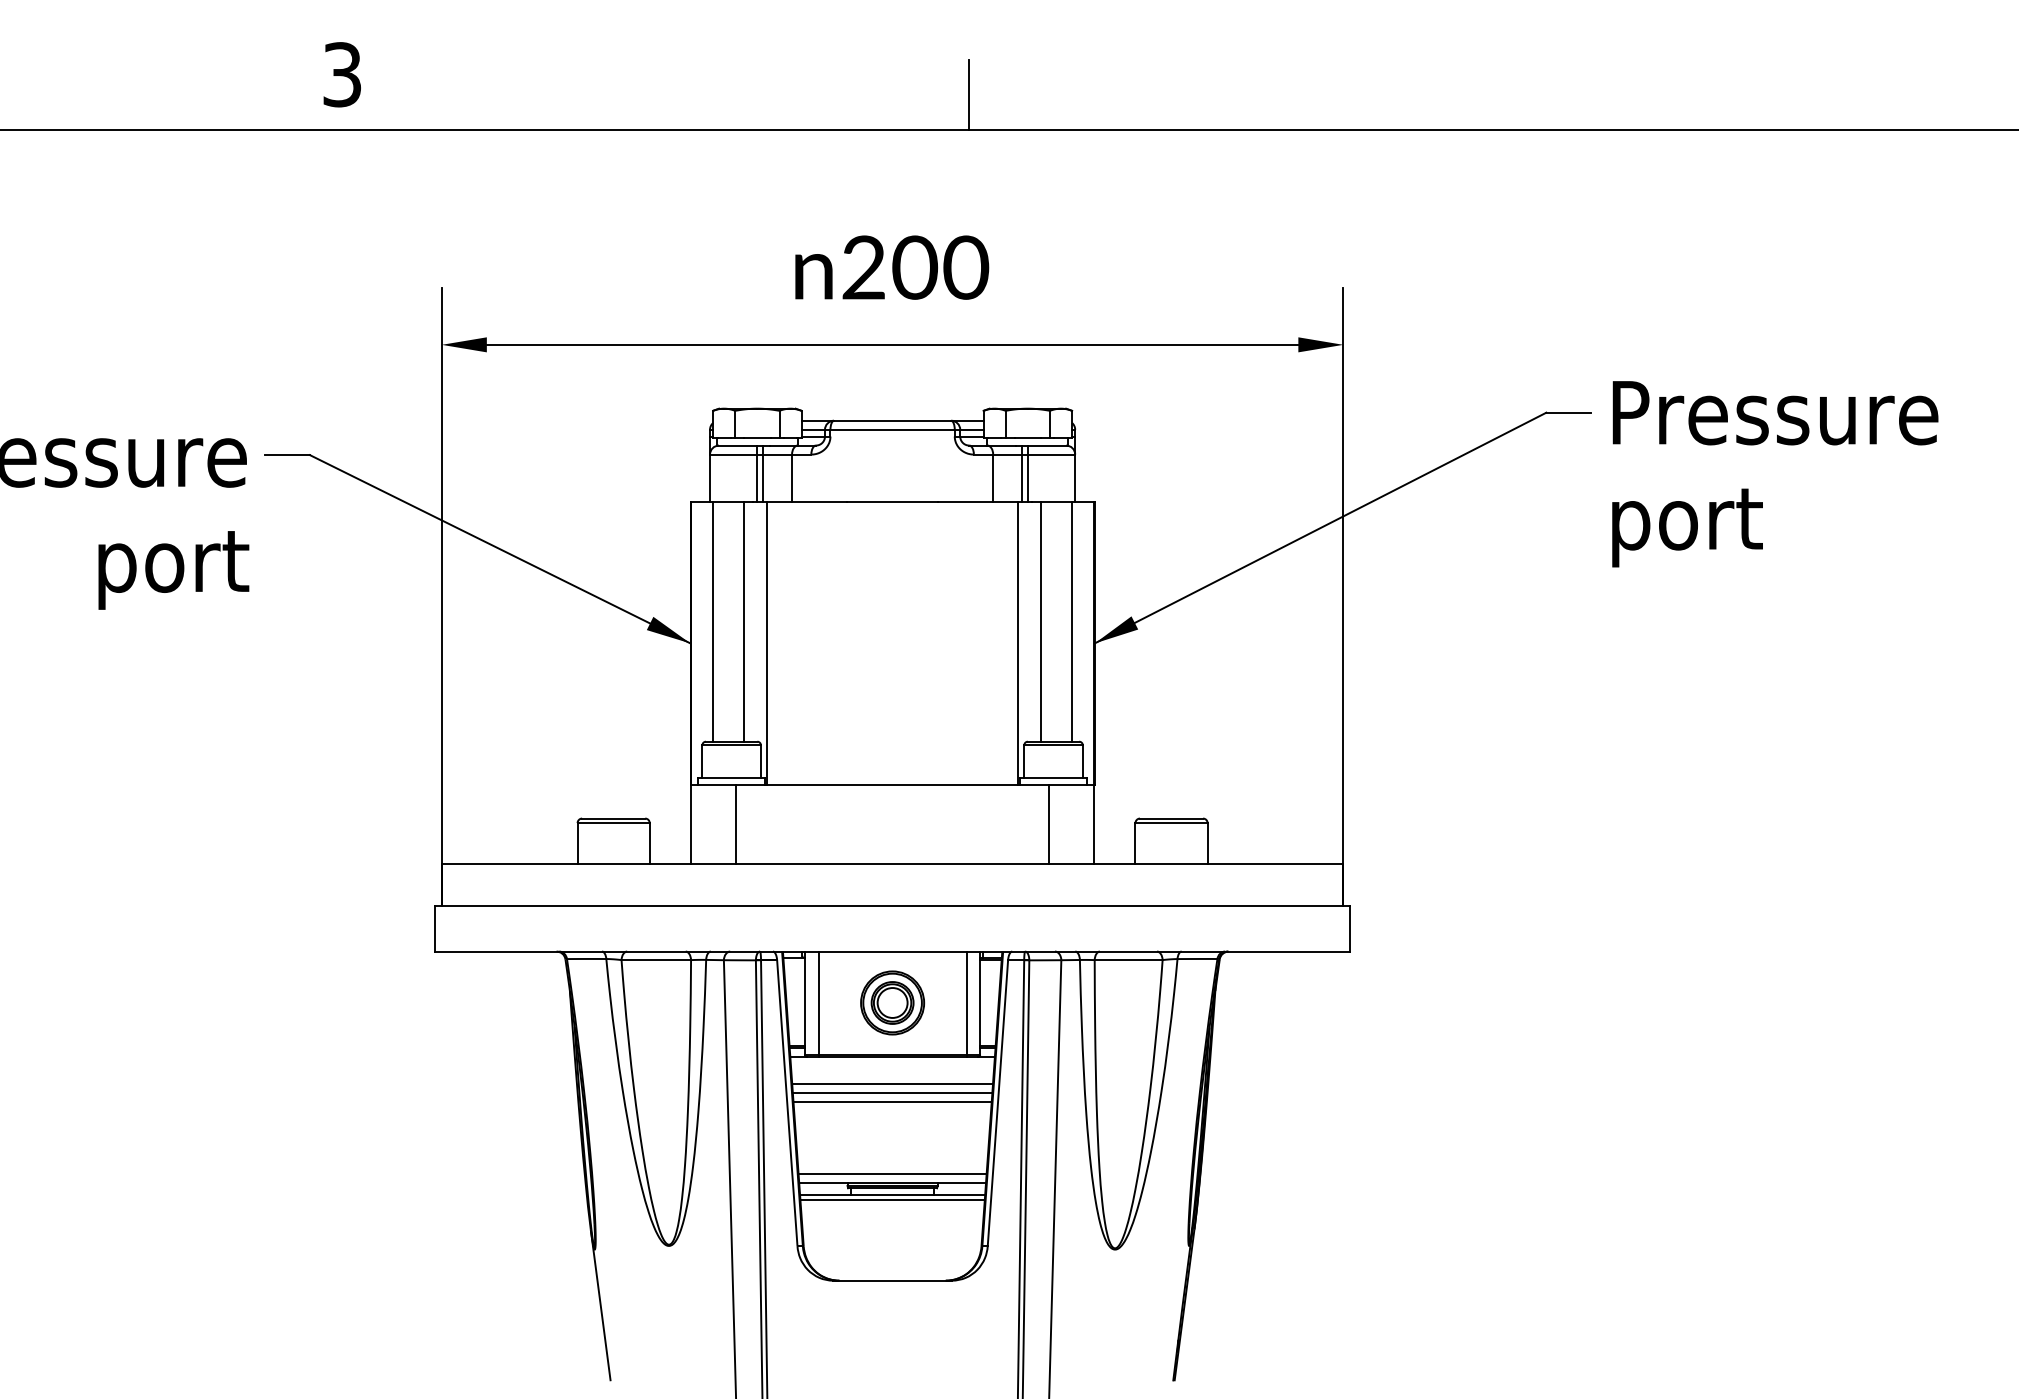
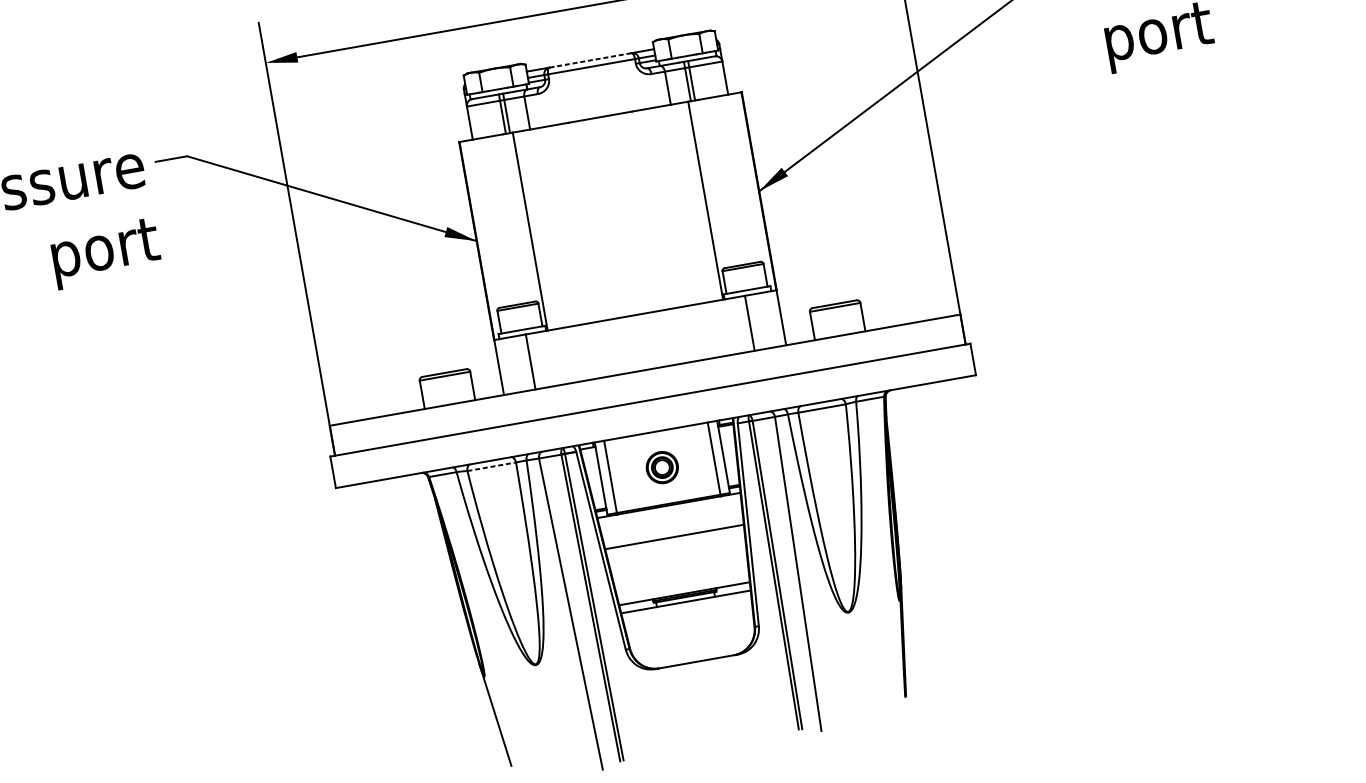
line: (892, 420) -> (590, 60), solid -> dashed
line: (713, 621) -> (489, 222), removed
line: (743, 621) -> (510, 219), removed
line: (1041, 621) -> (719, 182), removed
line: (1072, 621) -> (741, 178), removed
line: (656, 960) -> (491, 467), solid -> dashed
part: (892, 1002) -> (662, 467), size x0.7
line: (892, 1084) -> (672, 524), removed
line: (892, 1093) -> (673, 530), removed
line: (892, 1174) -> (683, 587), removed
line: (892, 1199) -> (686, 605), removed

